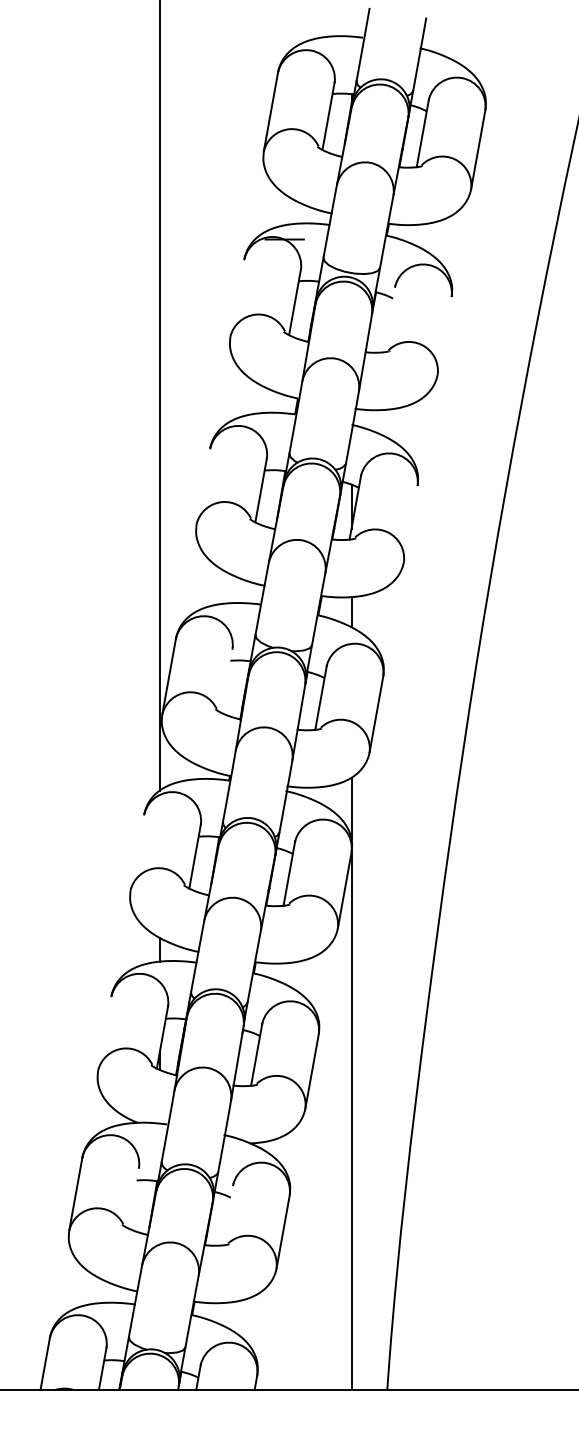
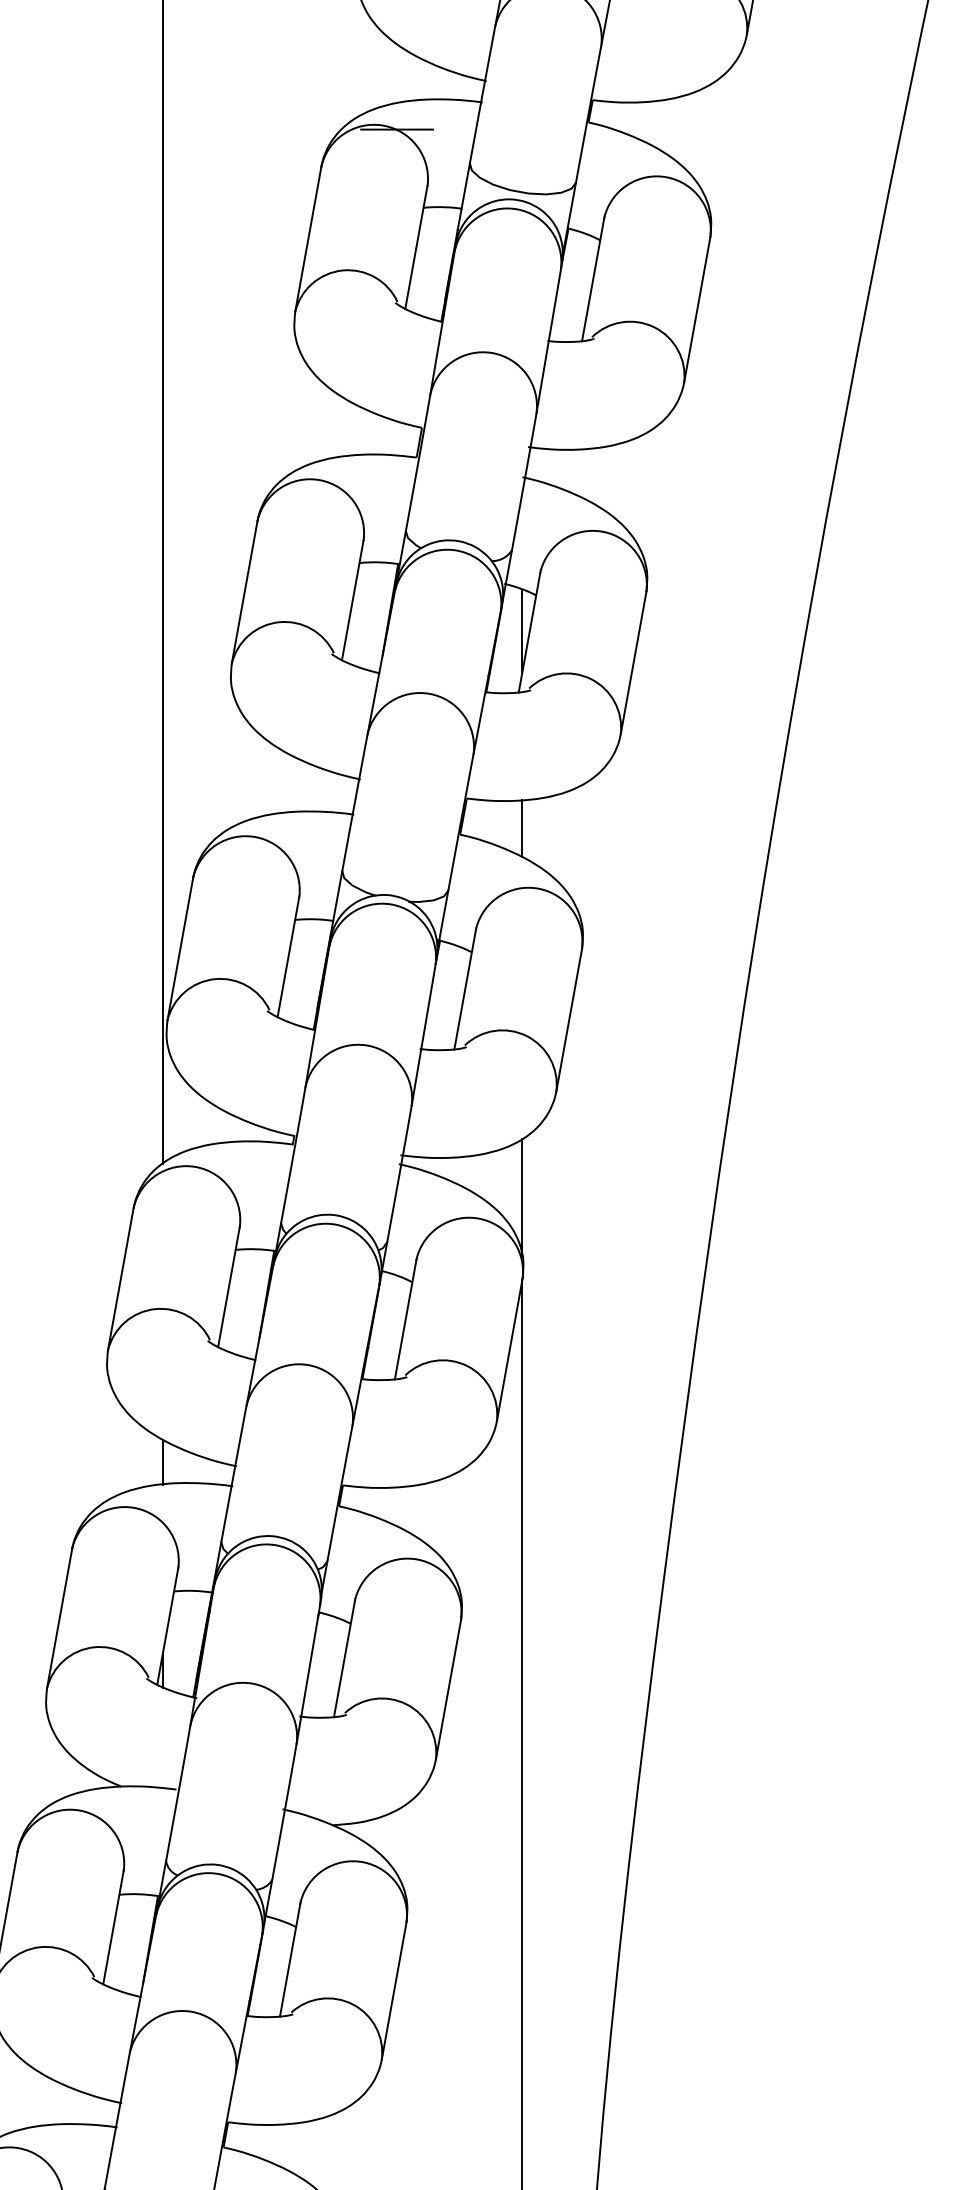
line: (237, 297) -> (308, 238), added
line: (389, 319) -> (593, 279), added
line: (444, 335) -> (696, 309), added
line: (203, 486) -> (244, 592), added
line: (410, 523) -> (633, 662), added
line: (226, 680) -> (287, 956), added
line: (137, 852) -> (120, 1279), added
line: (104, 1033) -> (59, 1618), added
line: (133, 1197) -> (113, 1926), added
line: (227, 1215) -> (289, 1960), added

